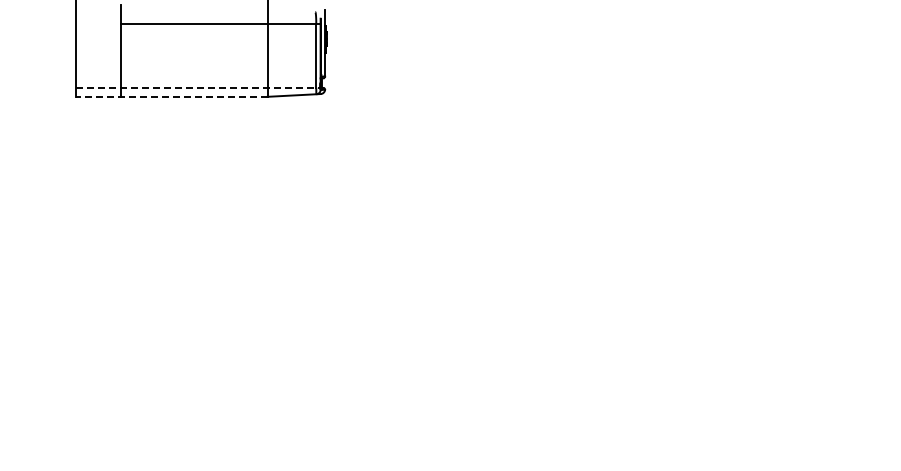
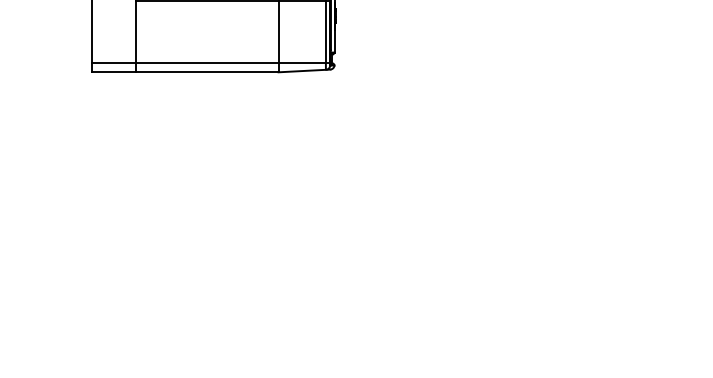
line: (198, 87) -> (211, 63), dashed -> solid
line: (171, 96) -> (185, 71), dashed -> solid

